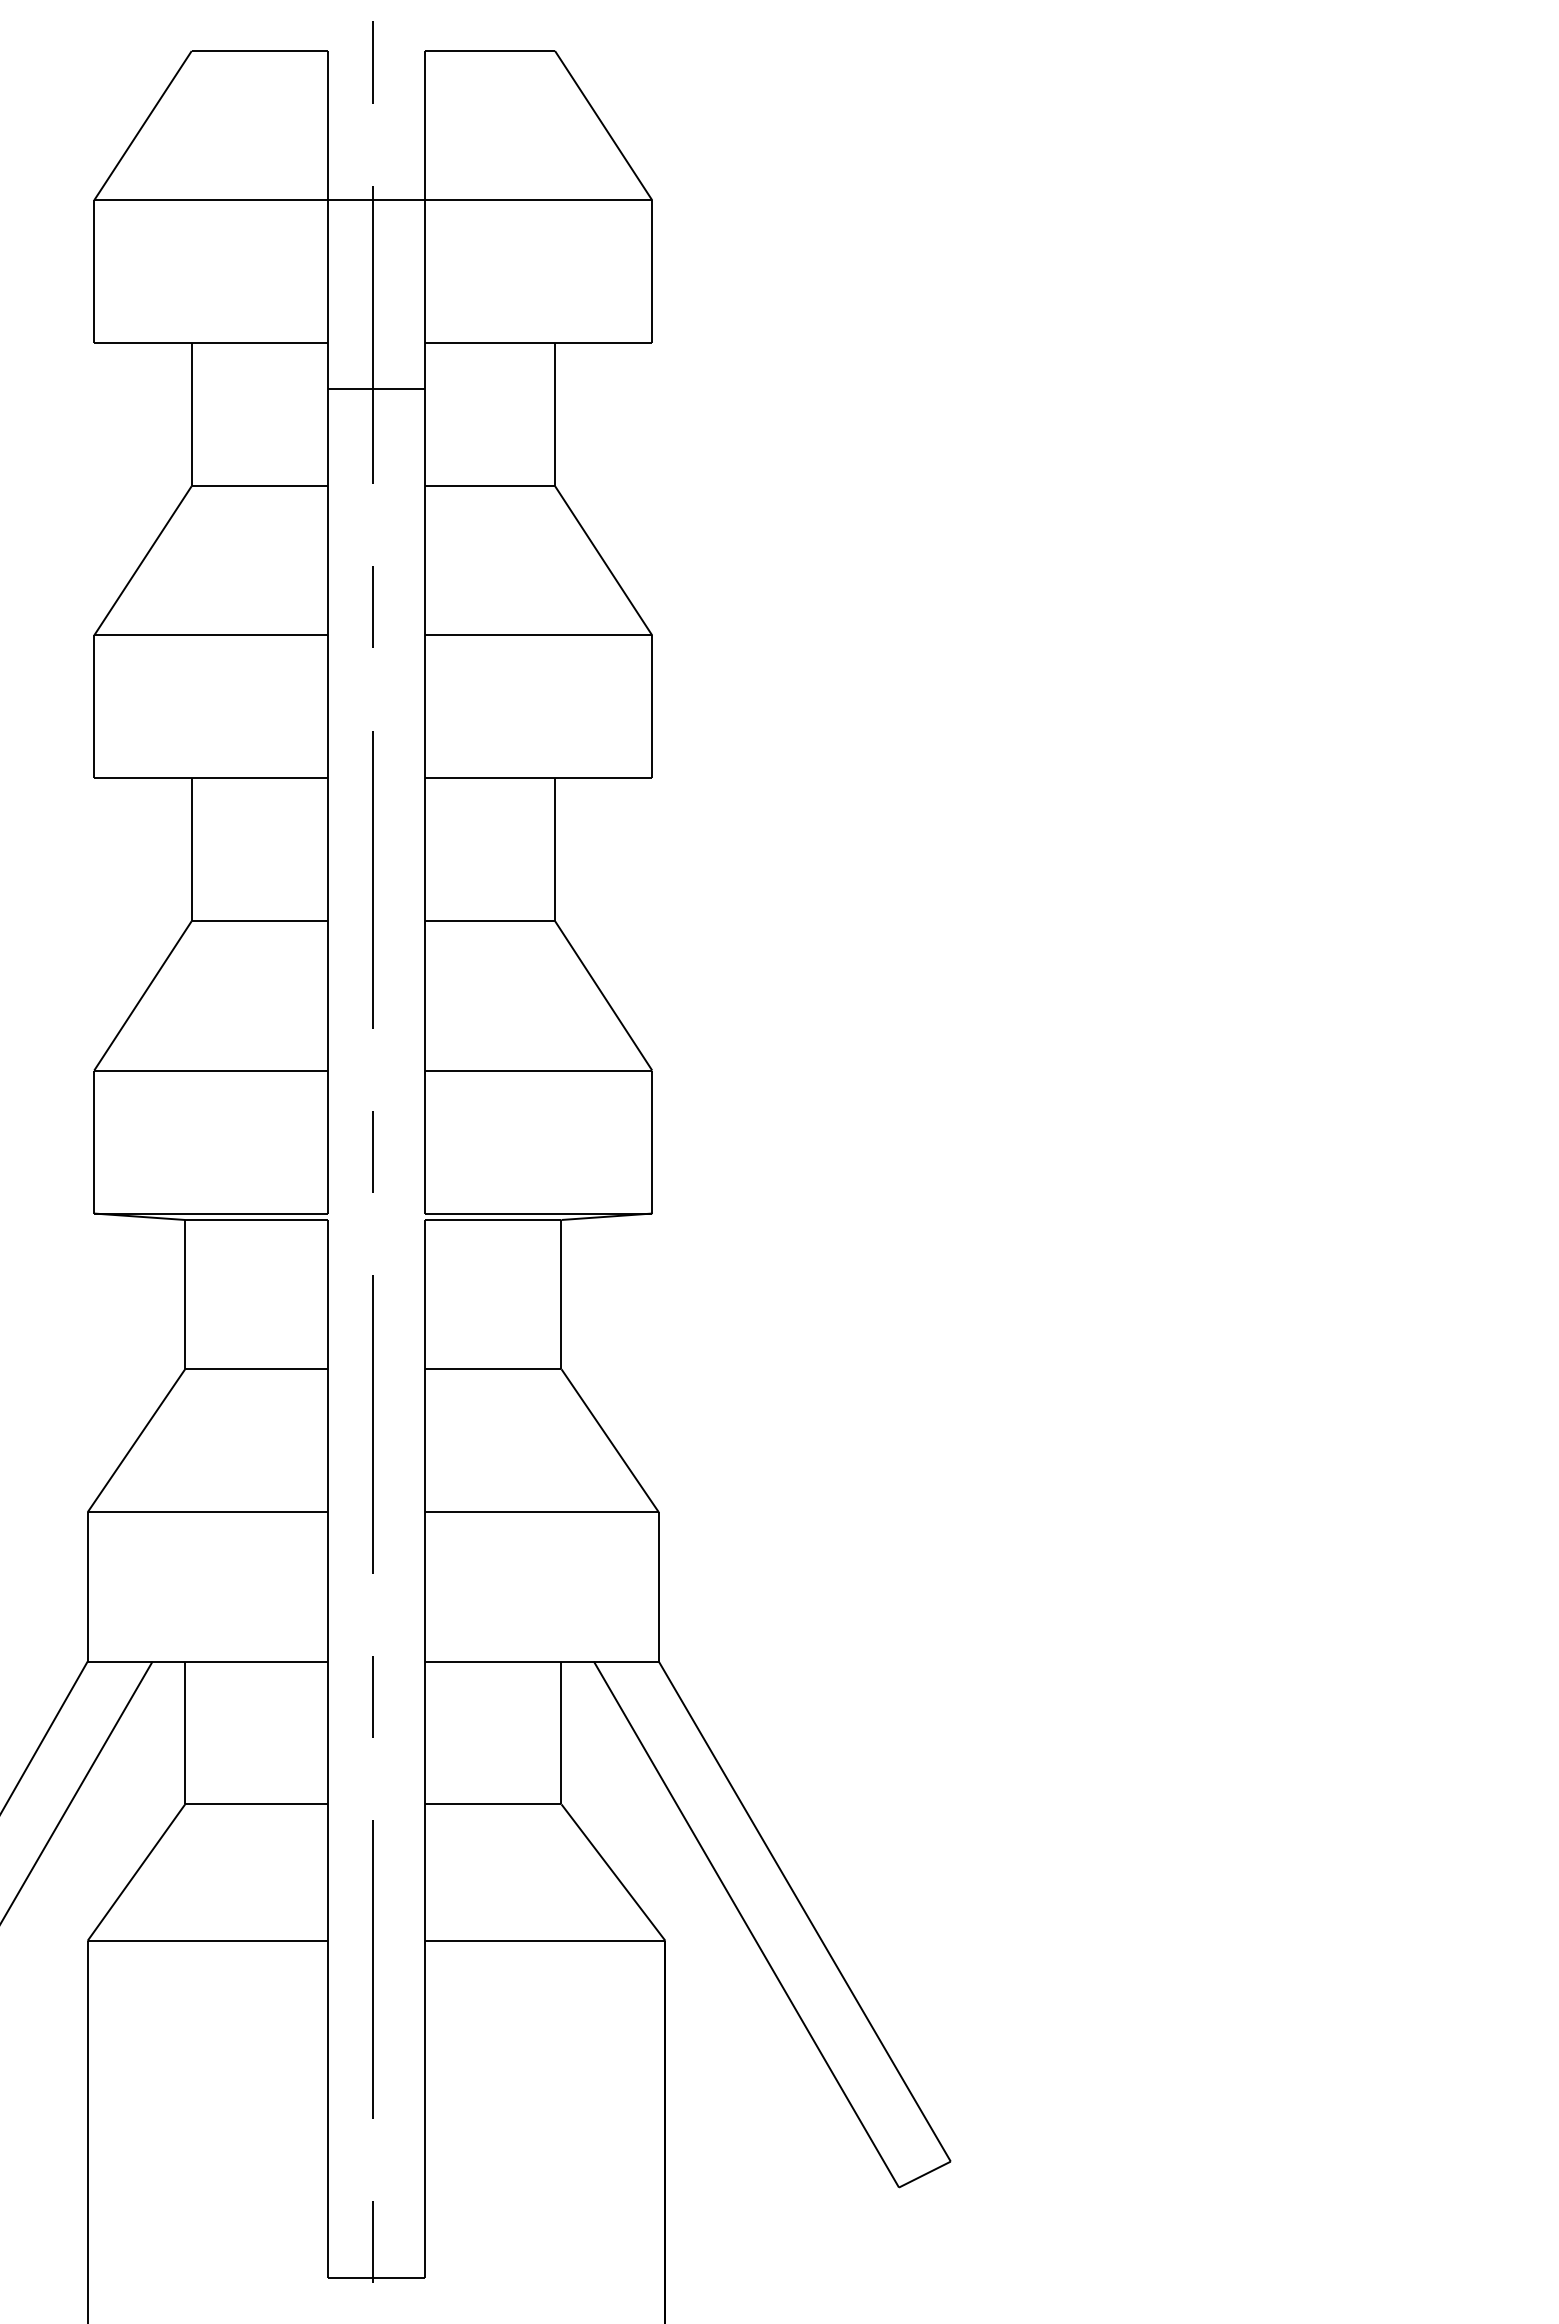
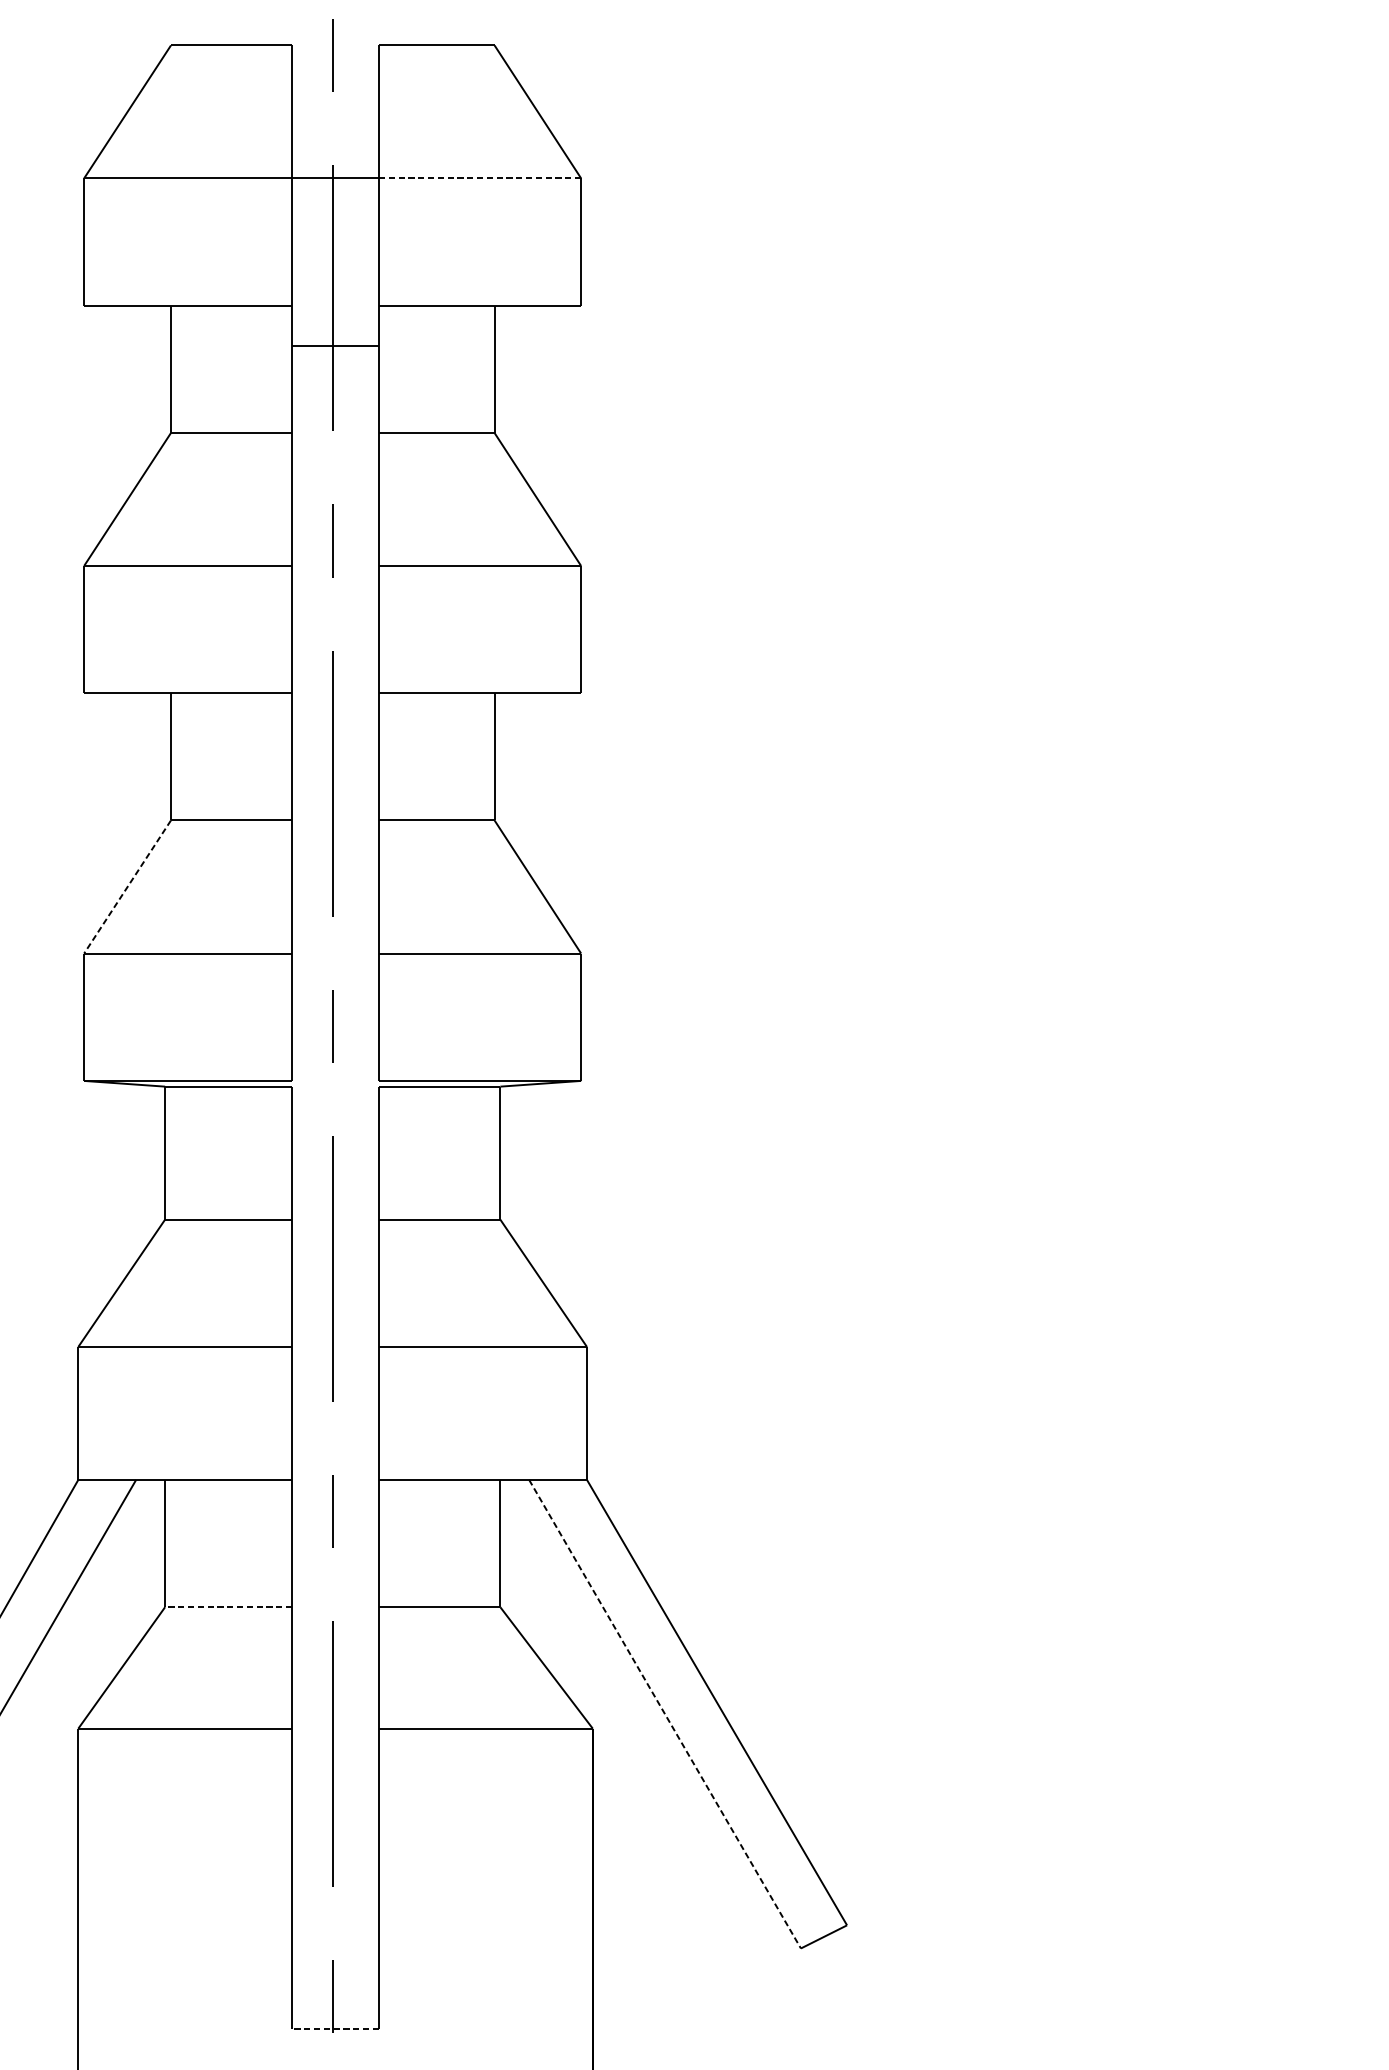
line: (538, 200) -> (479, 178), solid -> dashed
line: (142, 996) -> (127, 887), solid -> dashed
line: (256, 1804) -> (228, 1607), solid -> dashed
line: (746, 1924) -> (665, 1714), solid -> dashed
line: (376, 2278) -> (335, 2029), solid -> dashed

